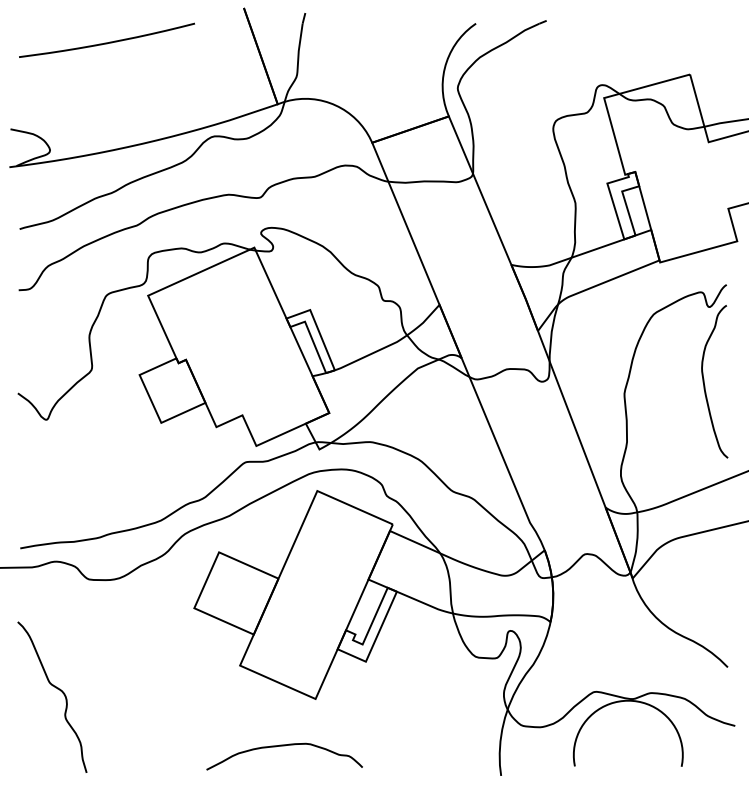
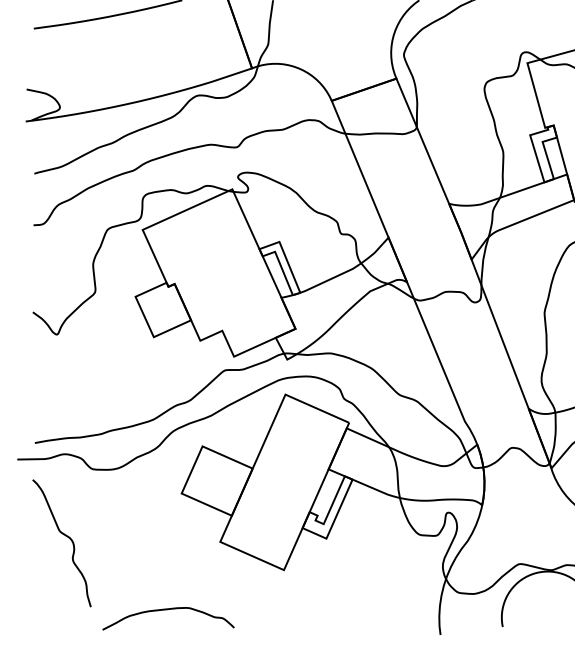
curve: (55, 688) -> (64, 535), moved
curve: (284, 746) -> (168, 610), moved

